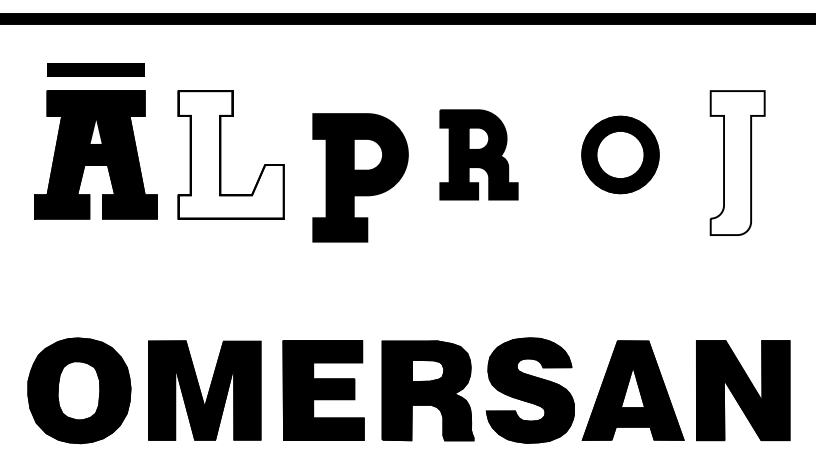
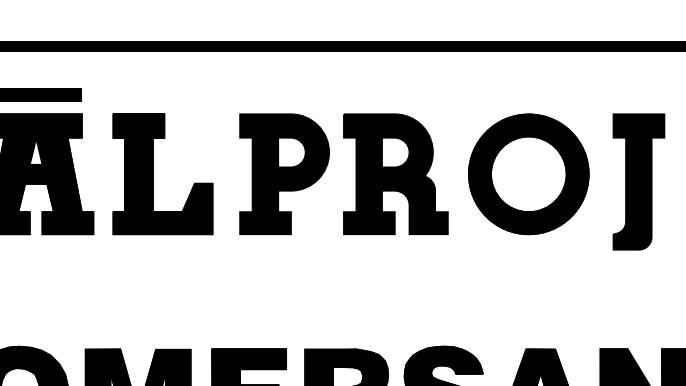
fill: (230, 154) -> (162, 173), added
part: (478, 154) -> (395, 173), size x1.43
part: (620, 154) -> (528, 173), size x1.67
fill: (737, 163) -> (638, 182), added
part: (360, 177) -> (284, 173), moved

